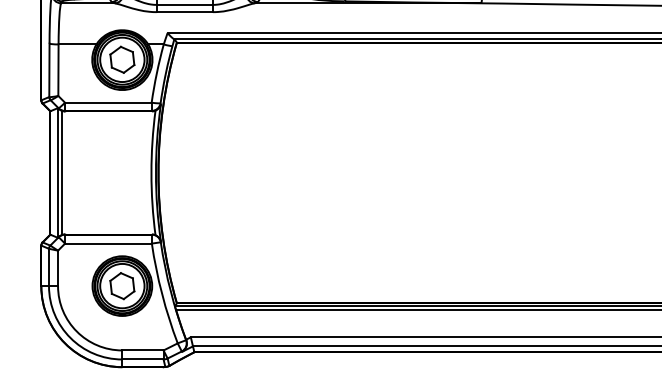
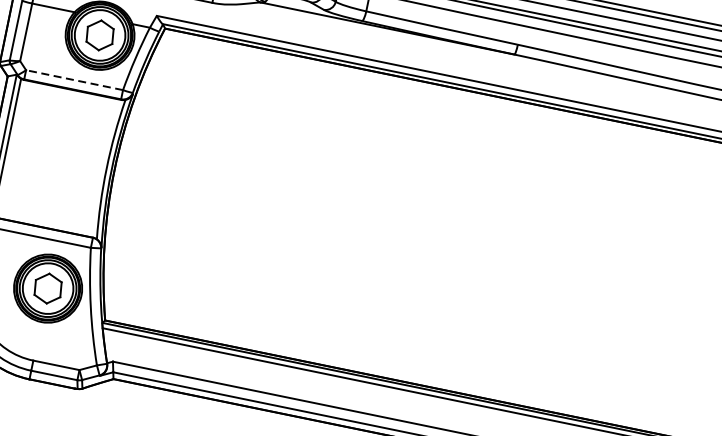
line: (107, 102) -> (73, 79), solid -> dashed

